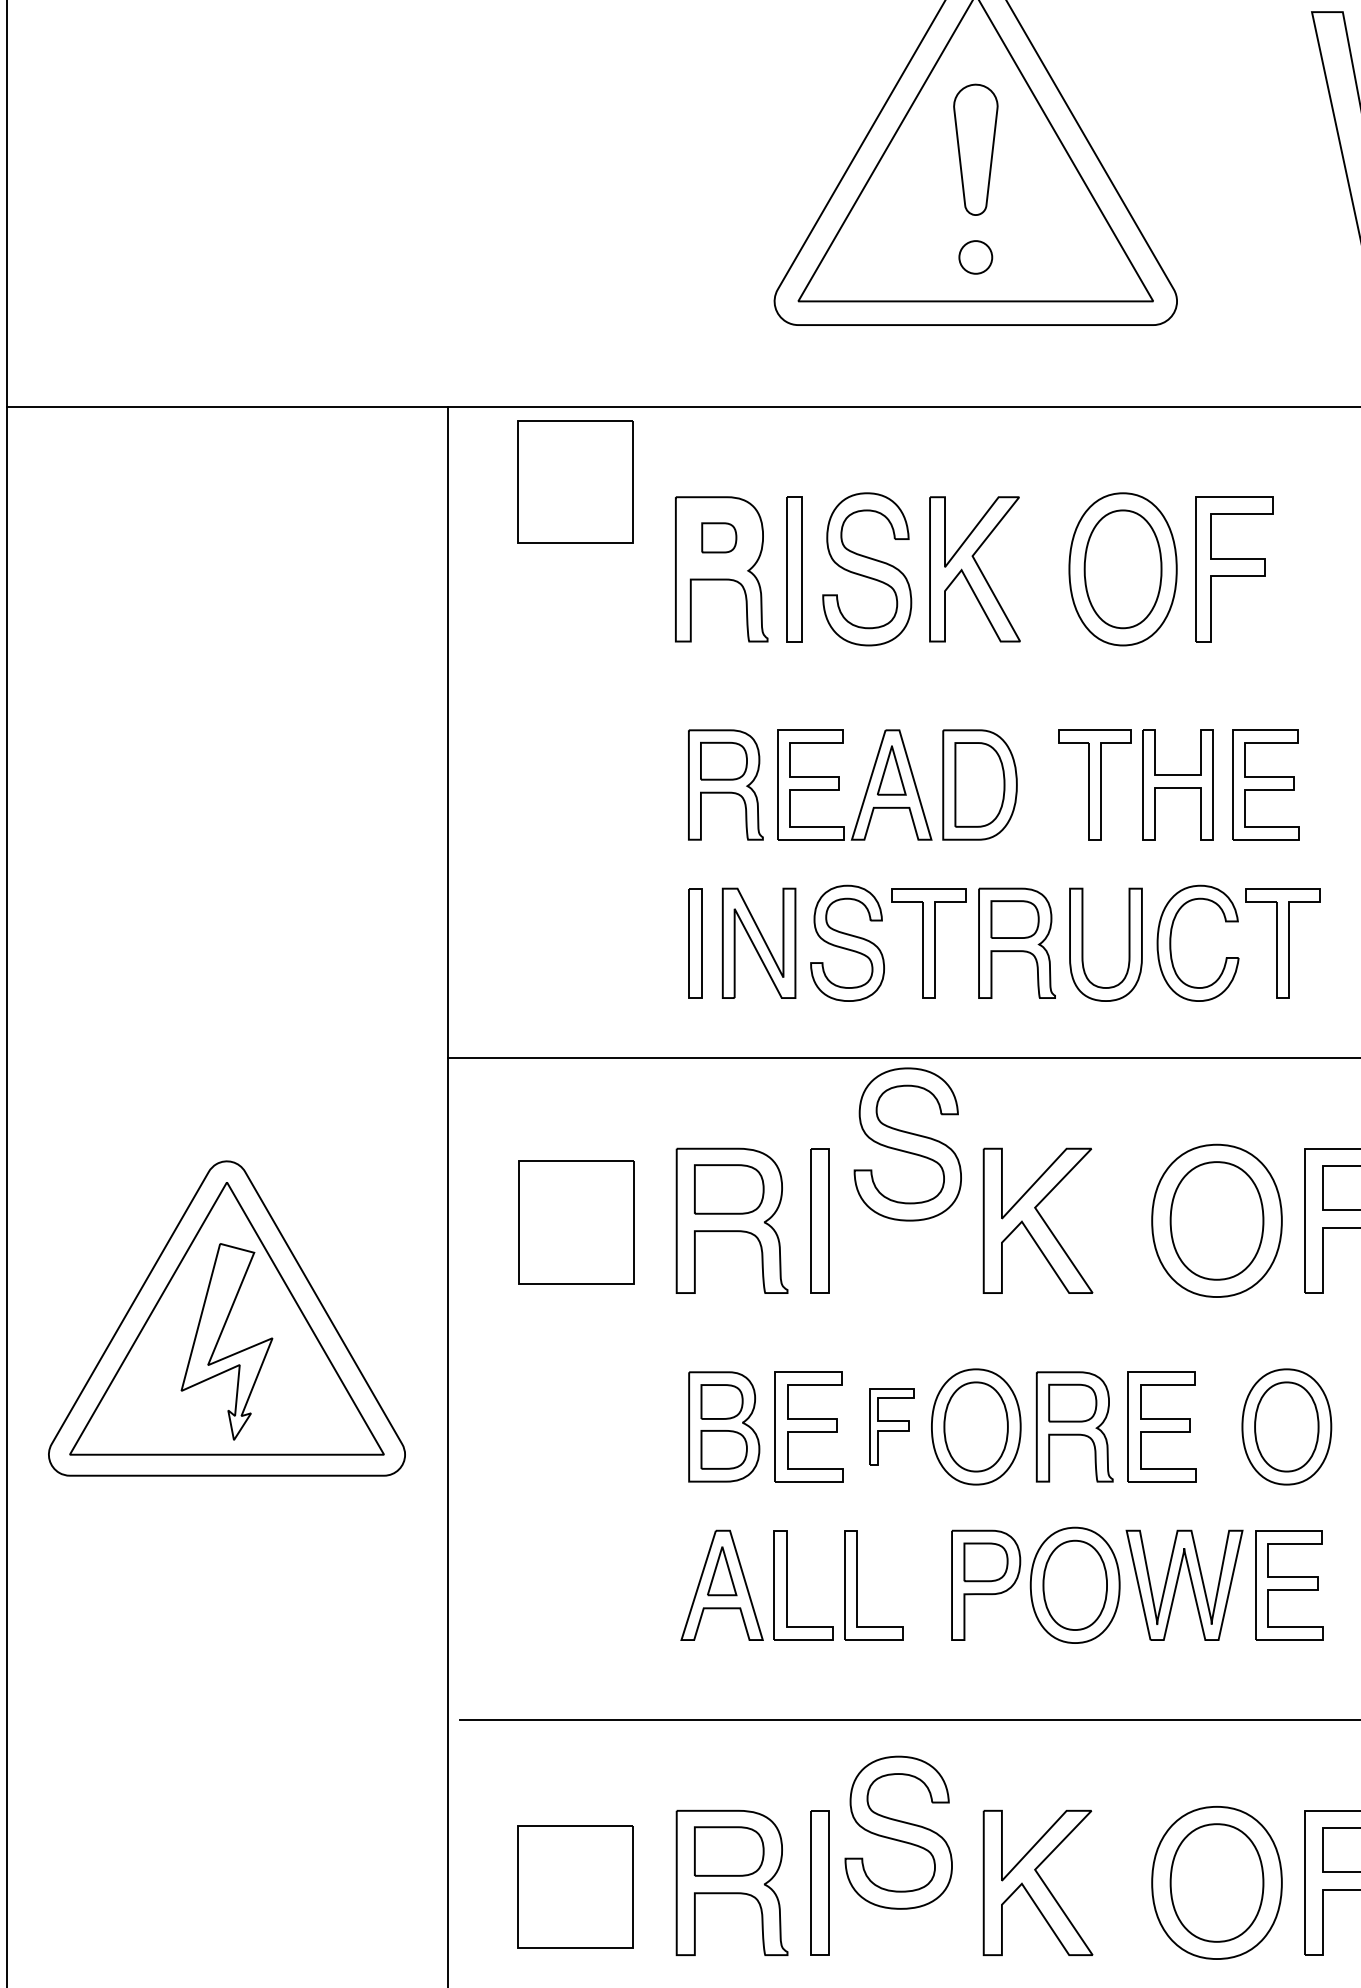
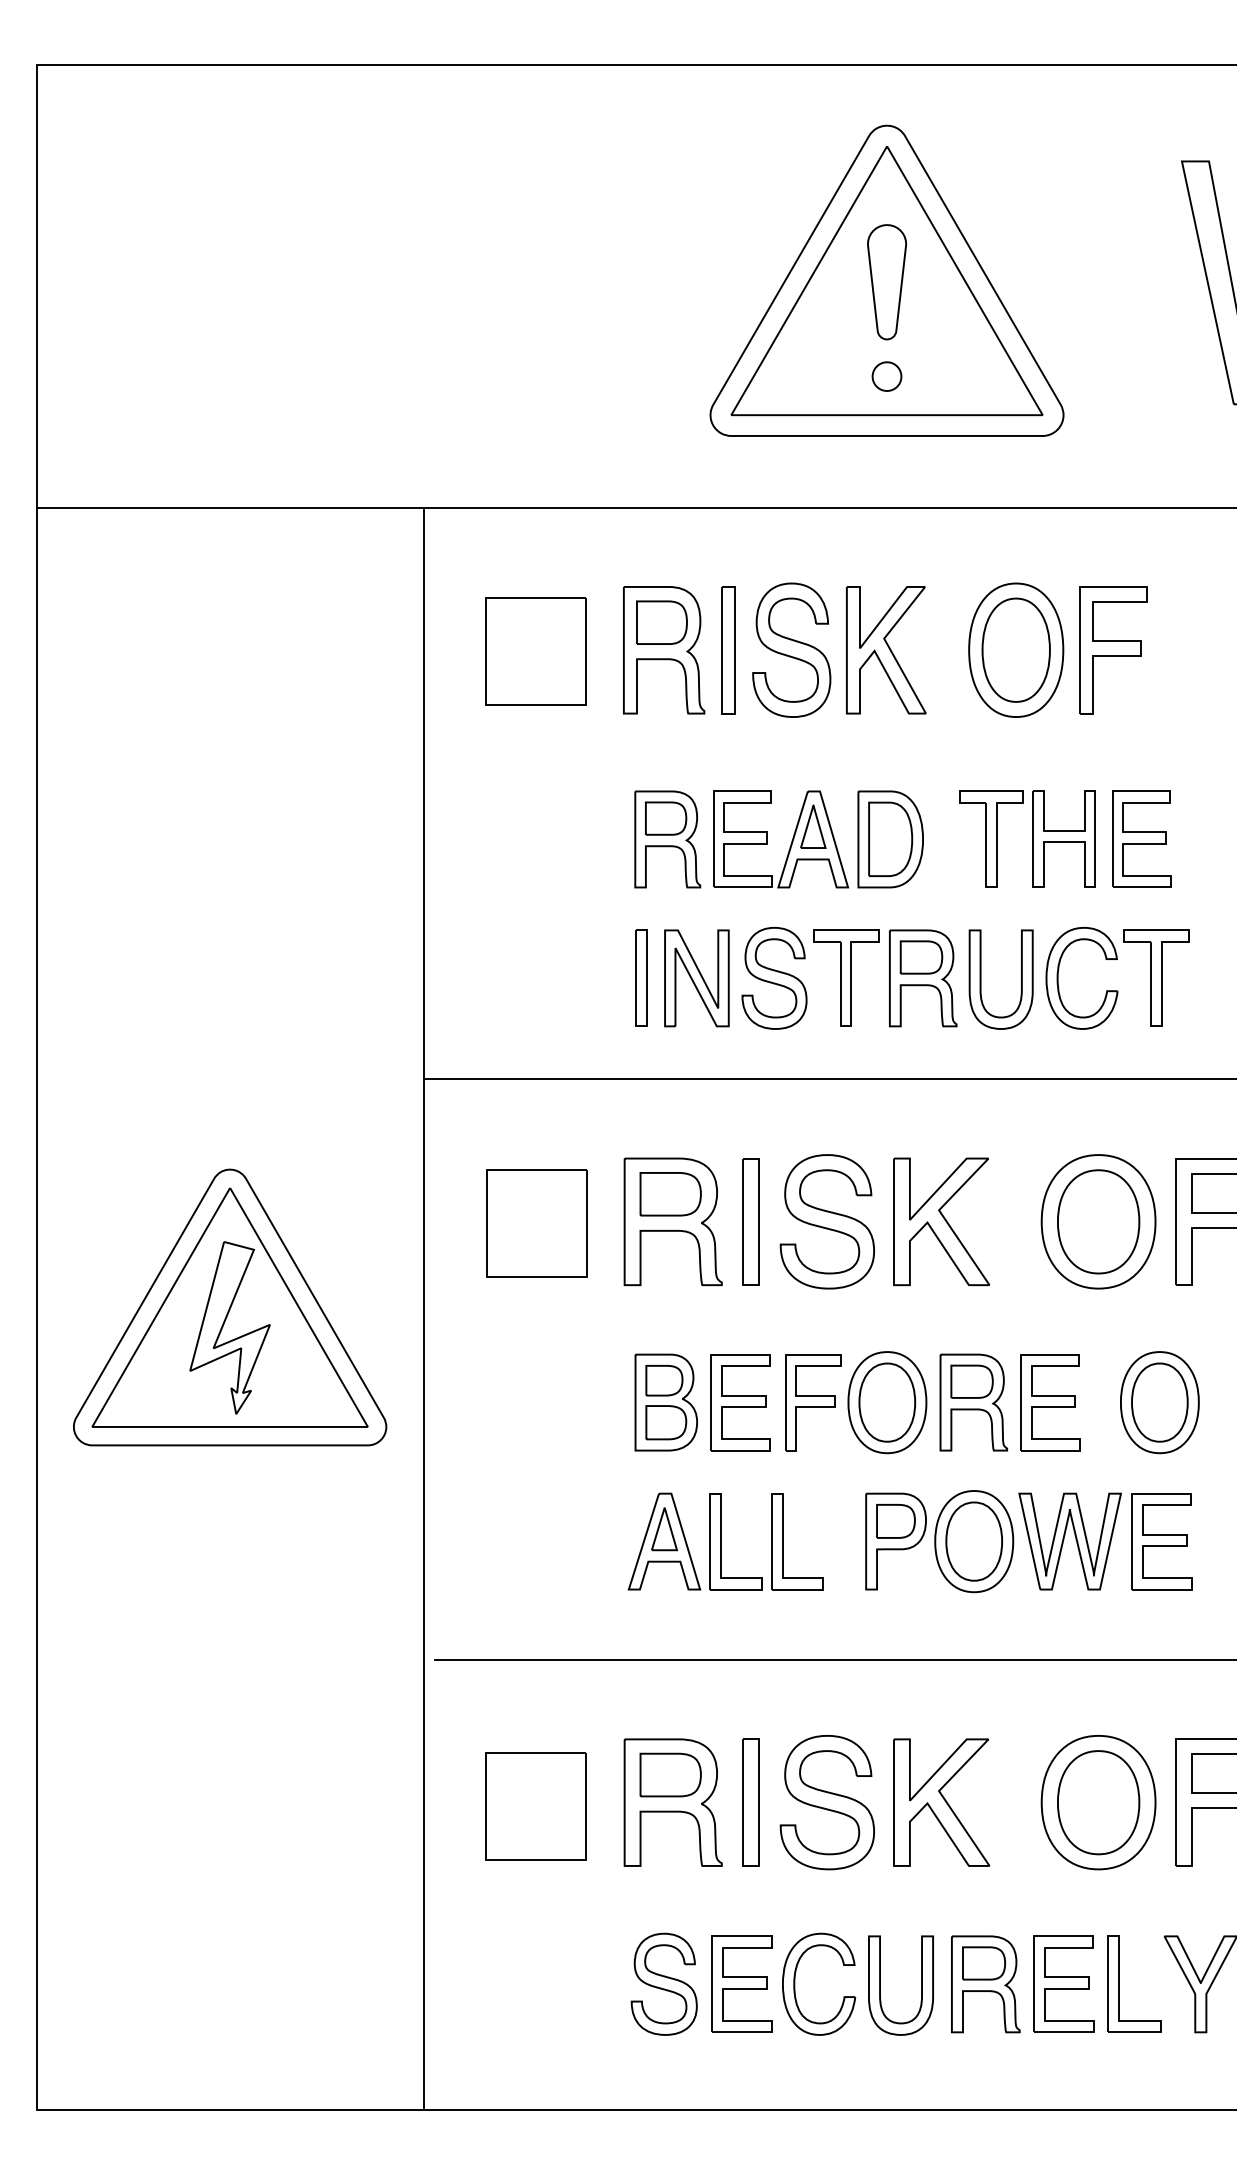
part: (575, 481) -> (535, 651), moved
part: (718, 537) -> (661, 622), size x1.67
part: (906, 1144) -> (826, 1221), moved
part: (892, 1426) -> (813, 1402), size x1.43
part: (897, 1832) -> (826, 1802), moved

